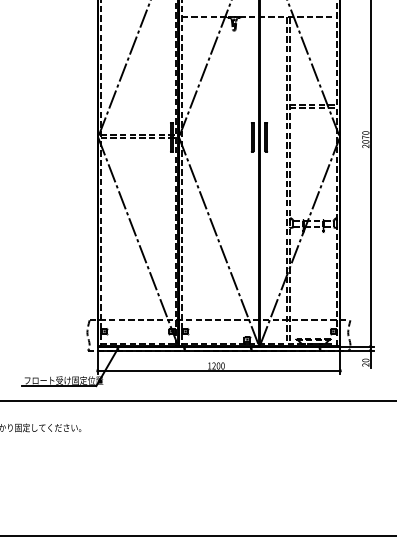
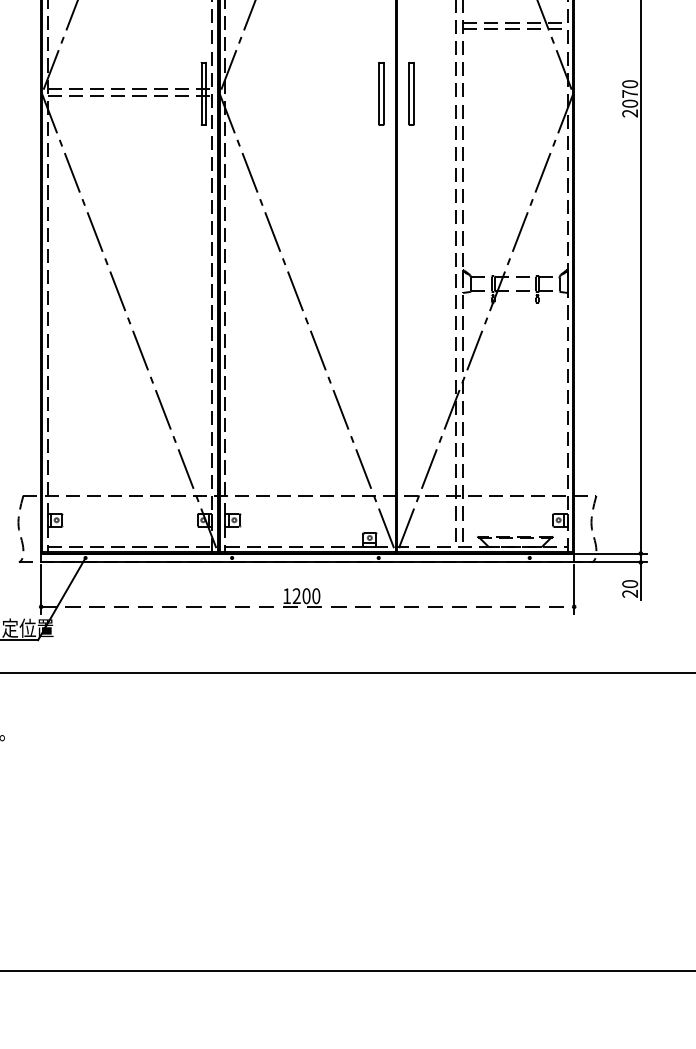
line: (219, 370) -> (308, 606), solid -> dashed

